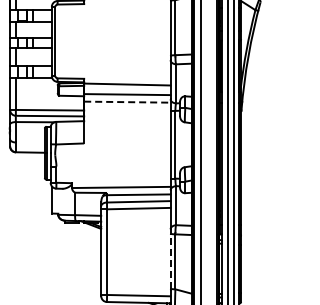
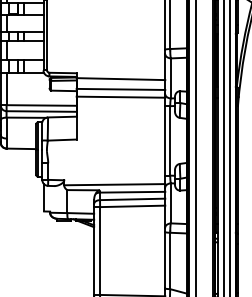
line: (127, 102) -> (121, 97), dashed -> solid
line: (170, 260) -> (165, 259), dashed -> solid

